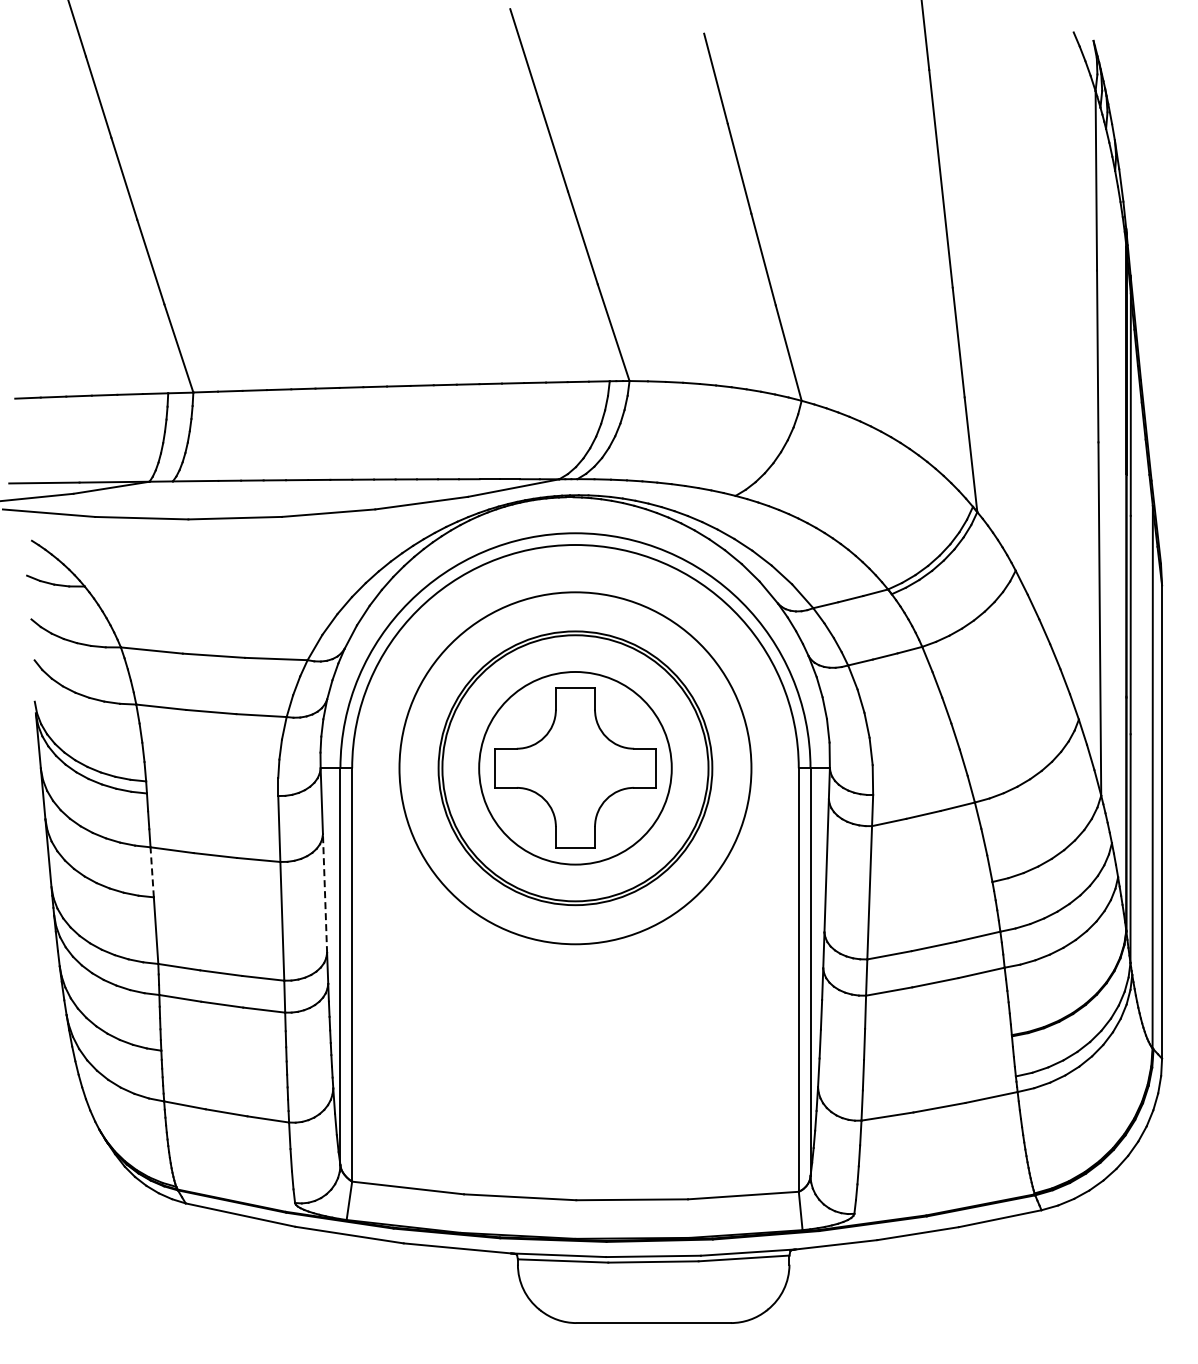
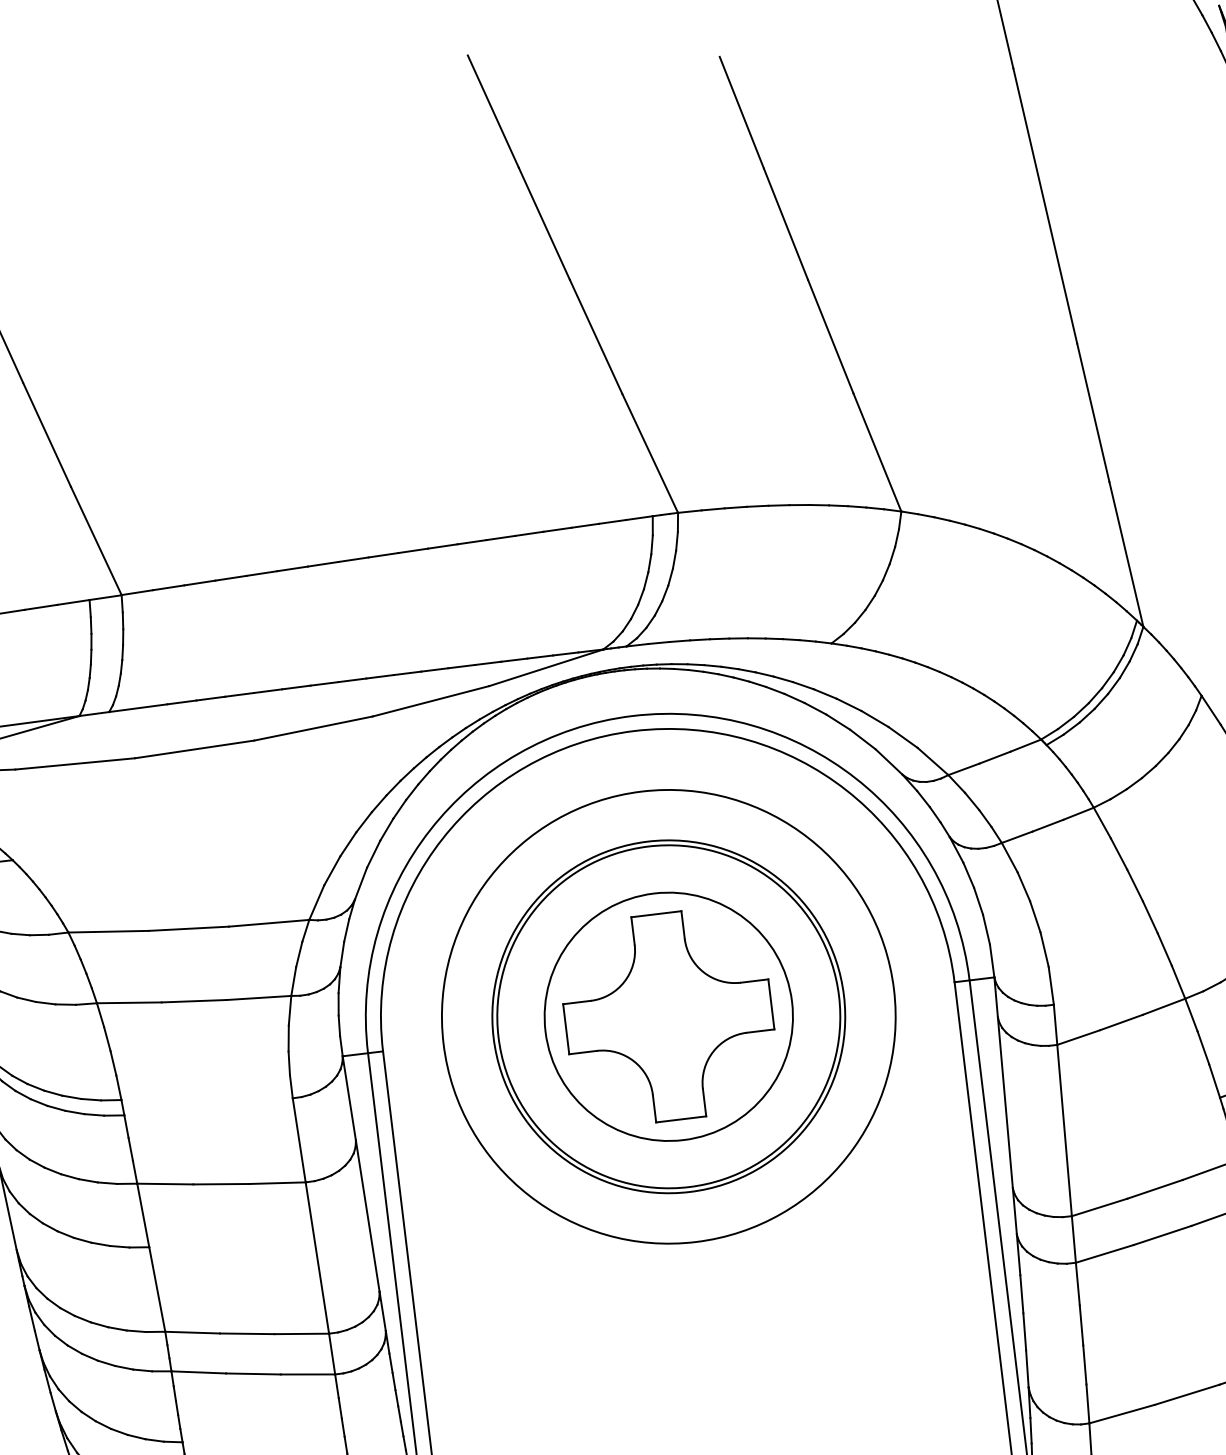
line: (152, 871) -> (143, 1214), dashed -> solid
line: (325, 893) -> (368, 1215), dashed -> solid

